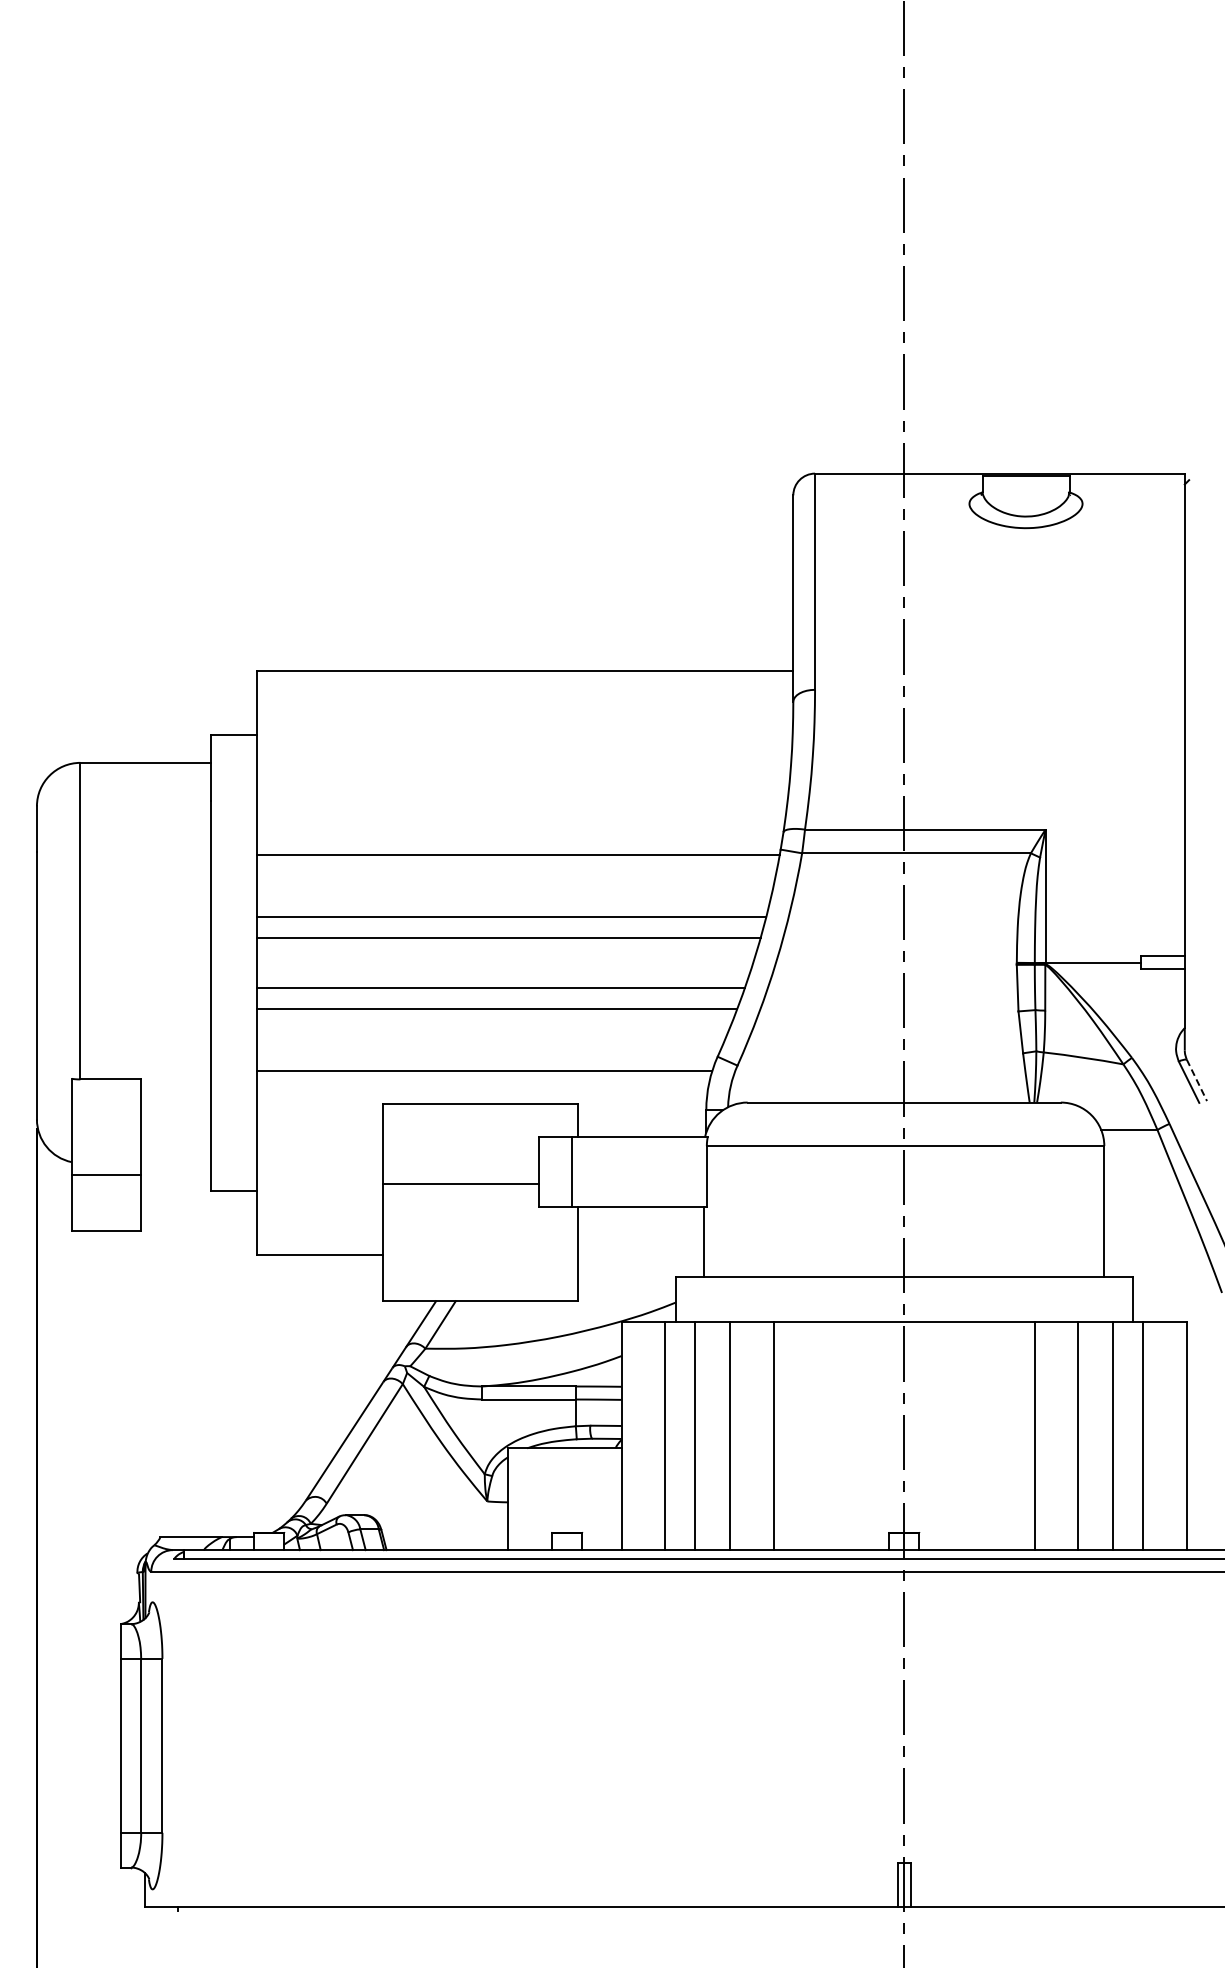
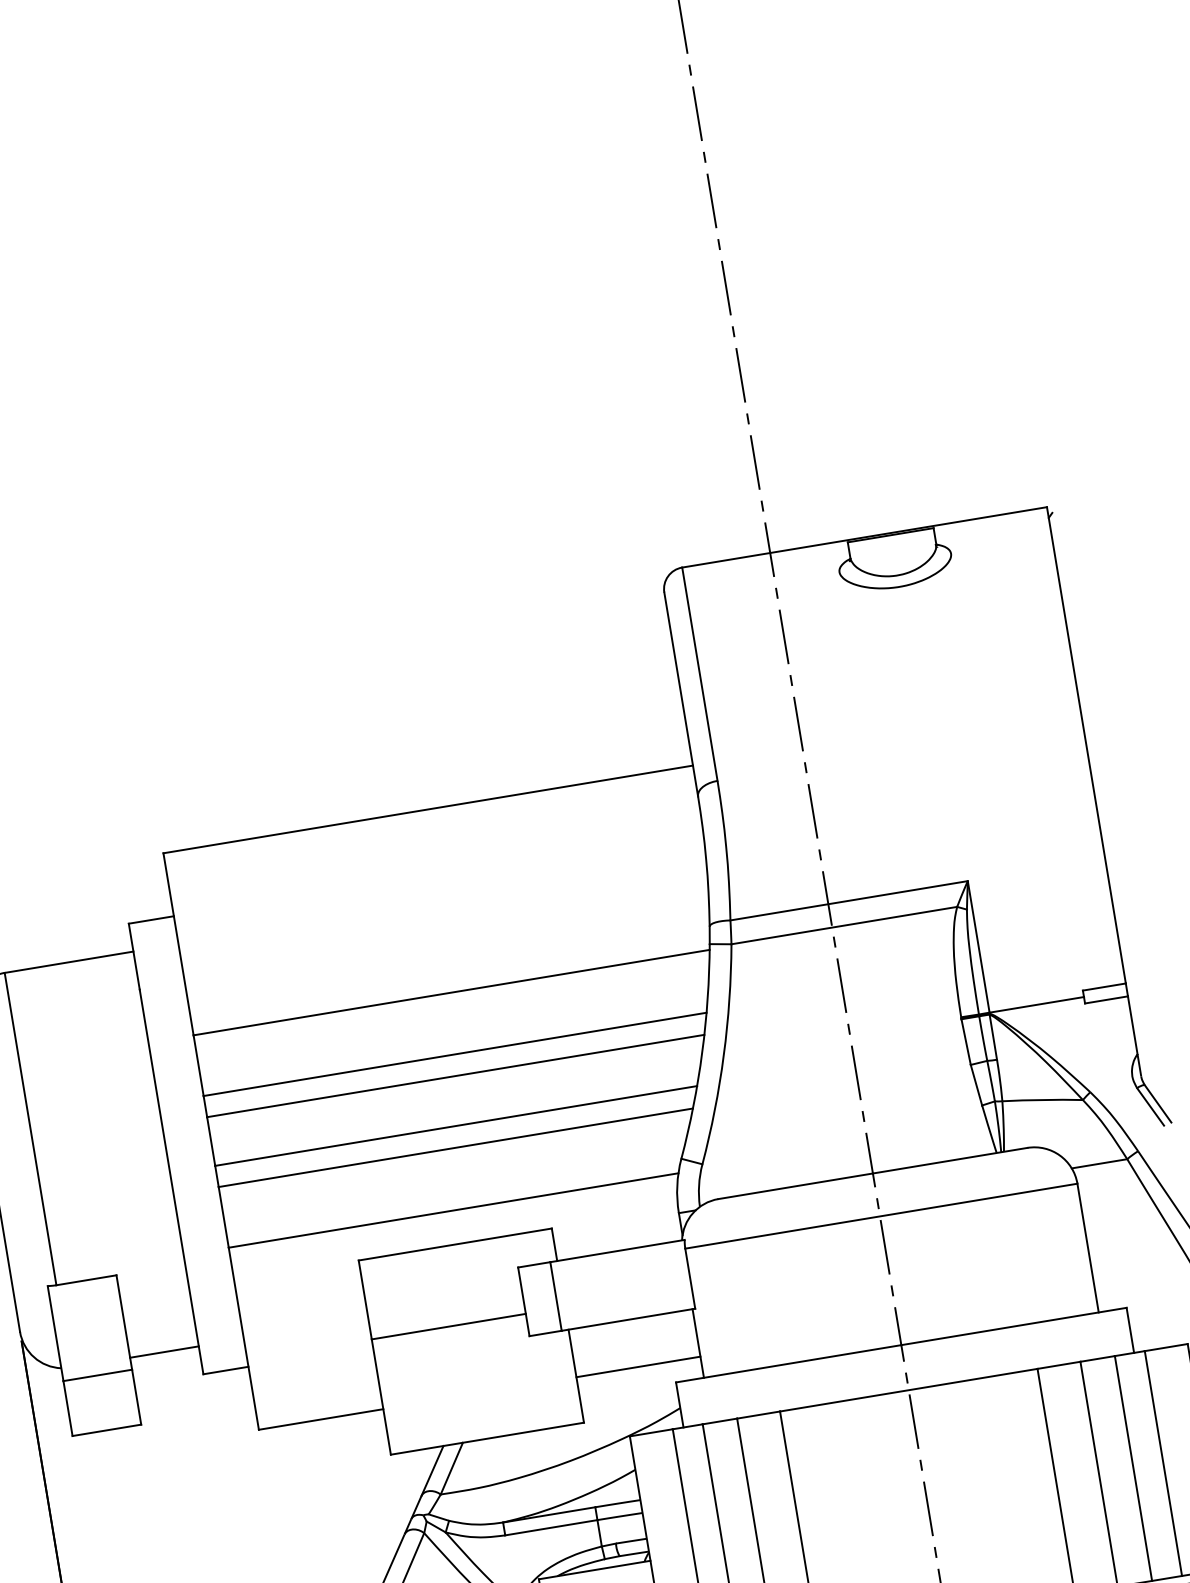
line: (1197, 1080) -> (1158, 1103), dashed -> solid
line: (175, 1163) -> (163, 1352), added
line: (641, 1255) -> (638, 1367), added

